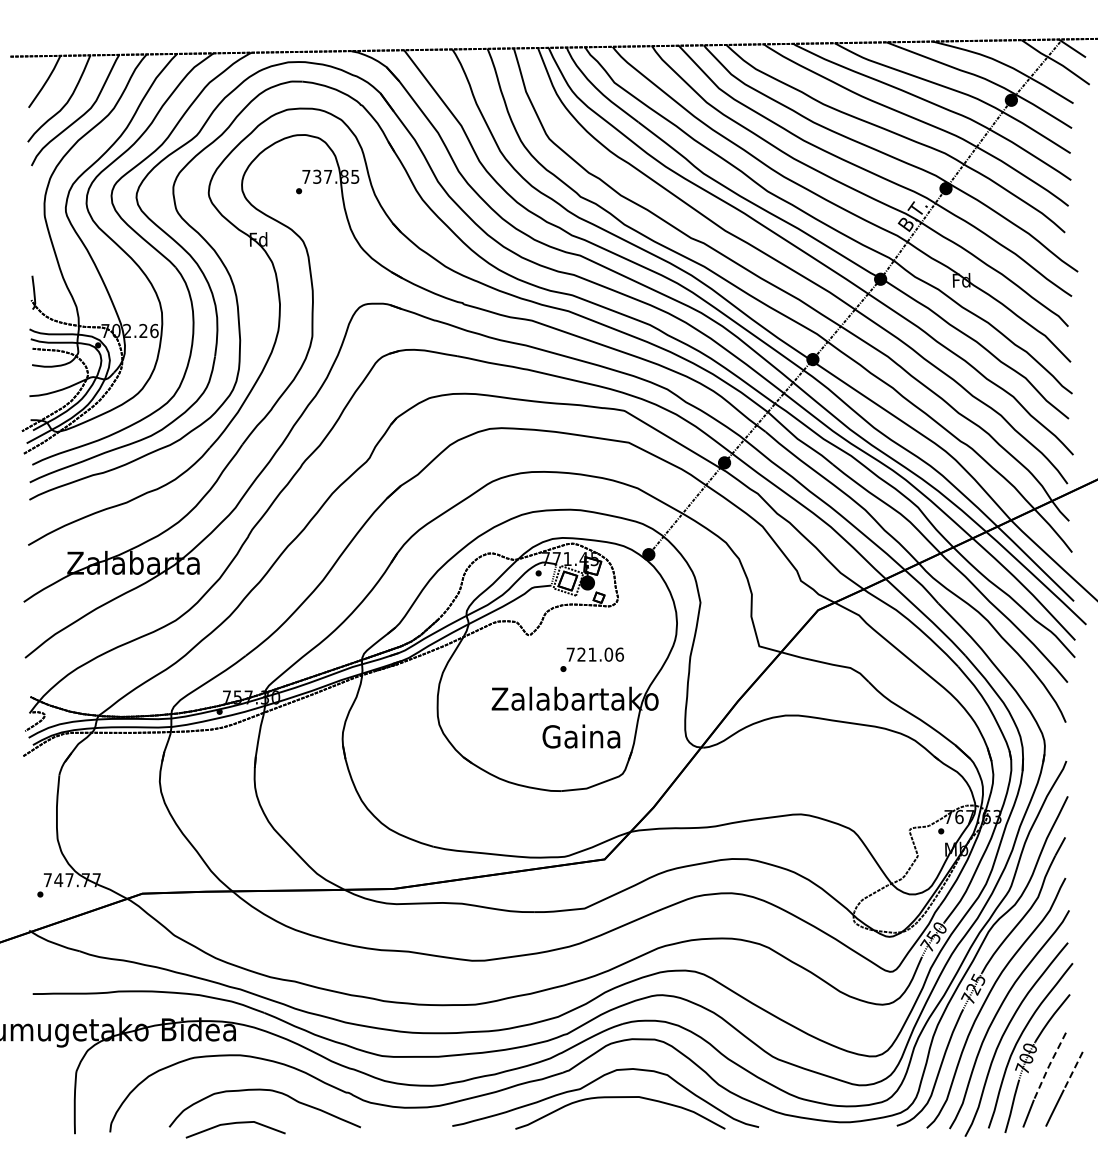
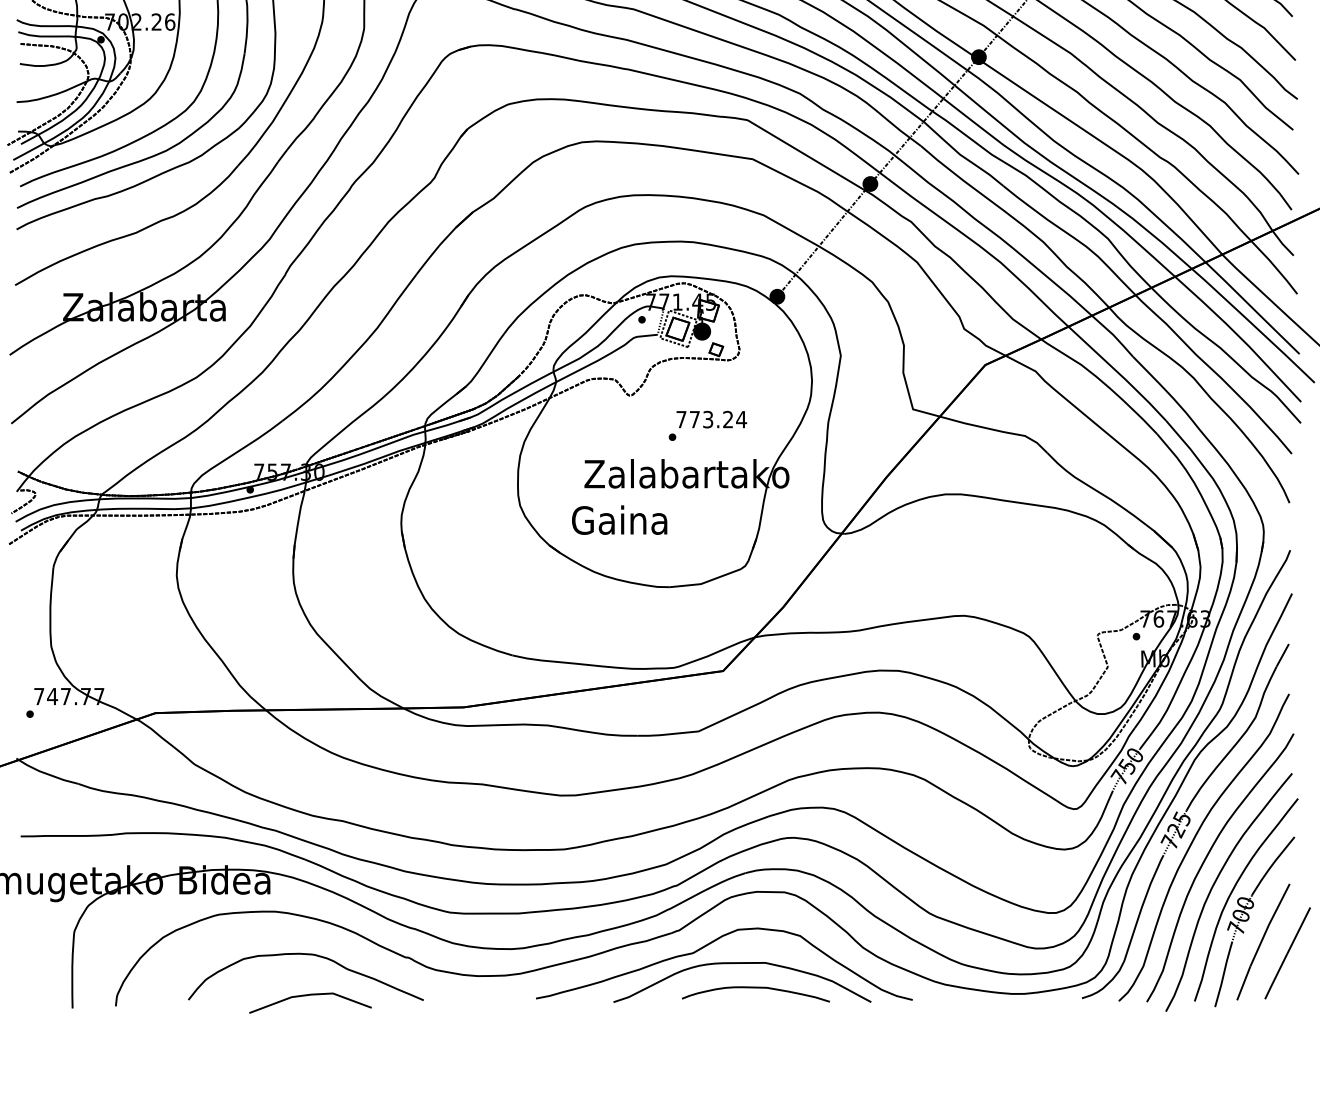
text: (600, 654) -> (718, 419), 721.06 -> 773.24
text: (581, 736) -> (619, 520), moved
line: (1049, 1065) -> (1269, 924), dashed -> solid
line: (1073, 1071) -> (1298, 931), dashed -> solid
curve: (631, 1117) -> (756, 988), added
line: (233, 1124) -> (307, 996), moved

